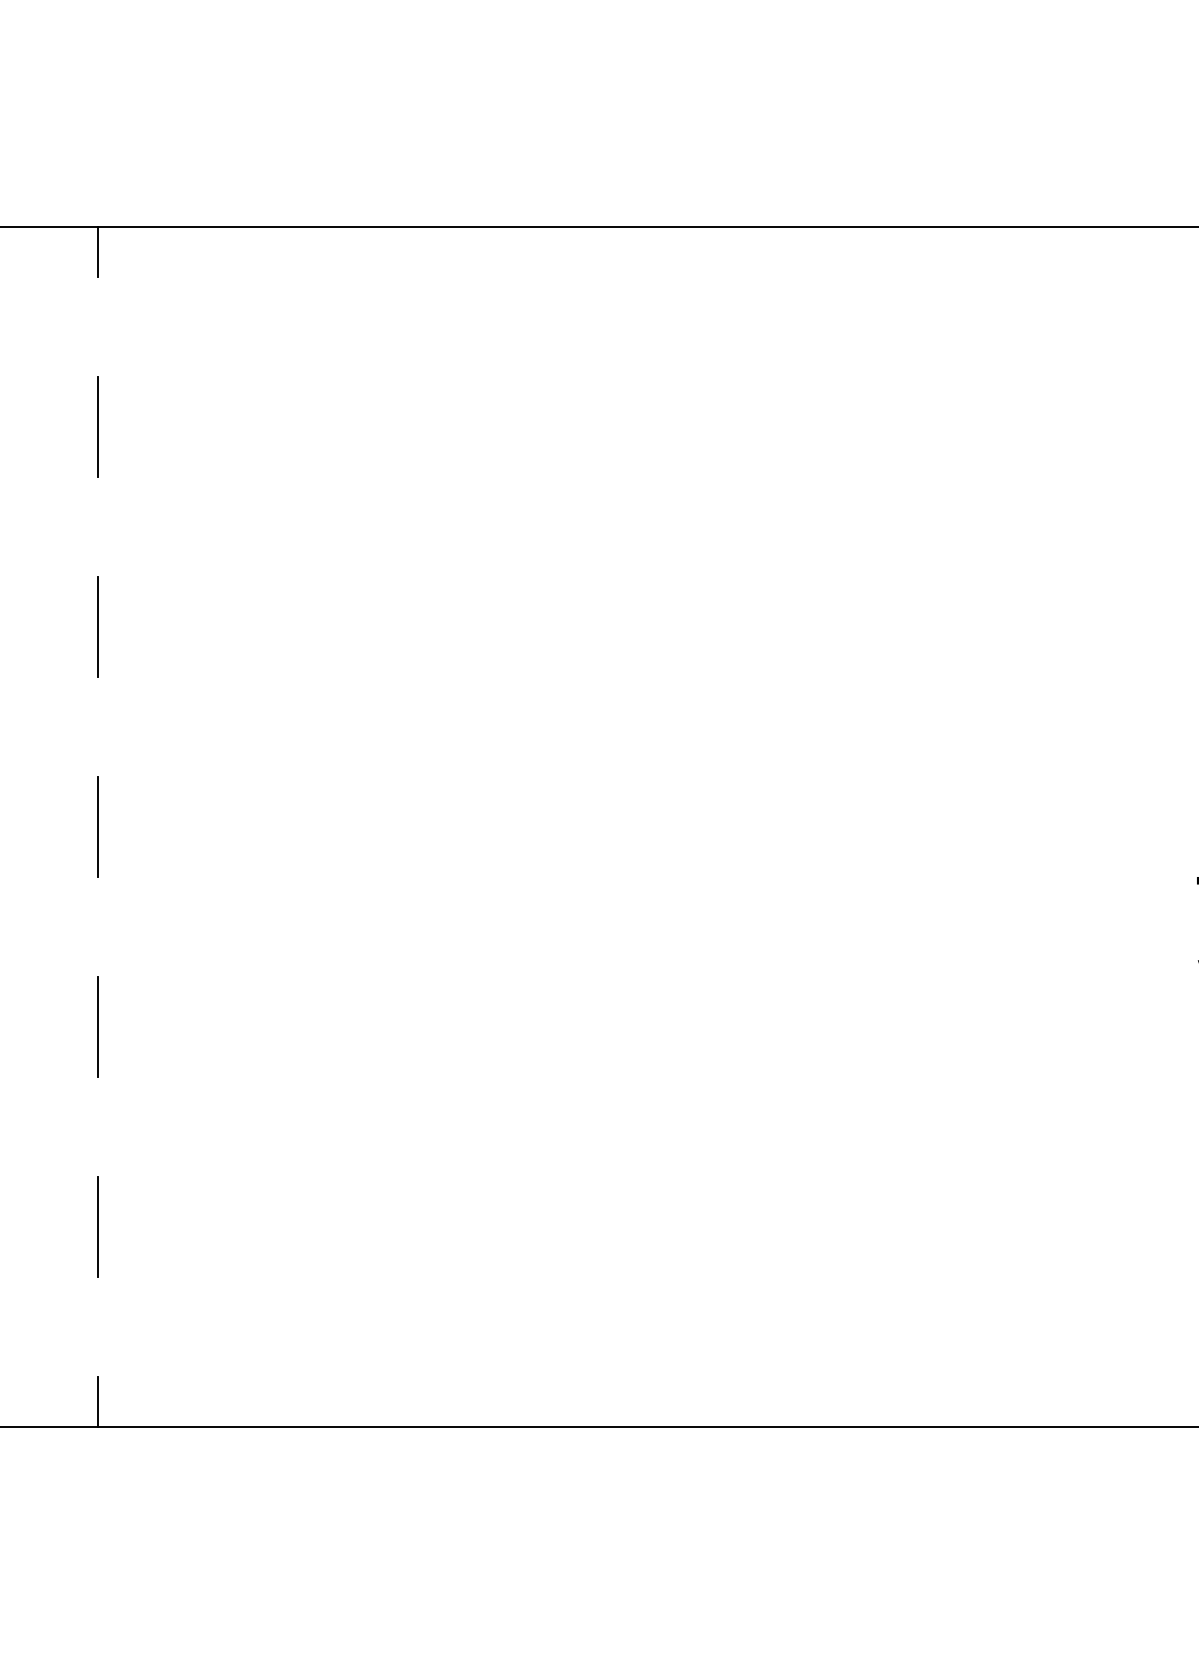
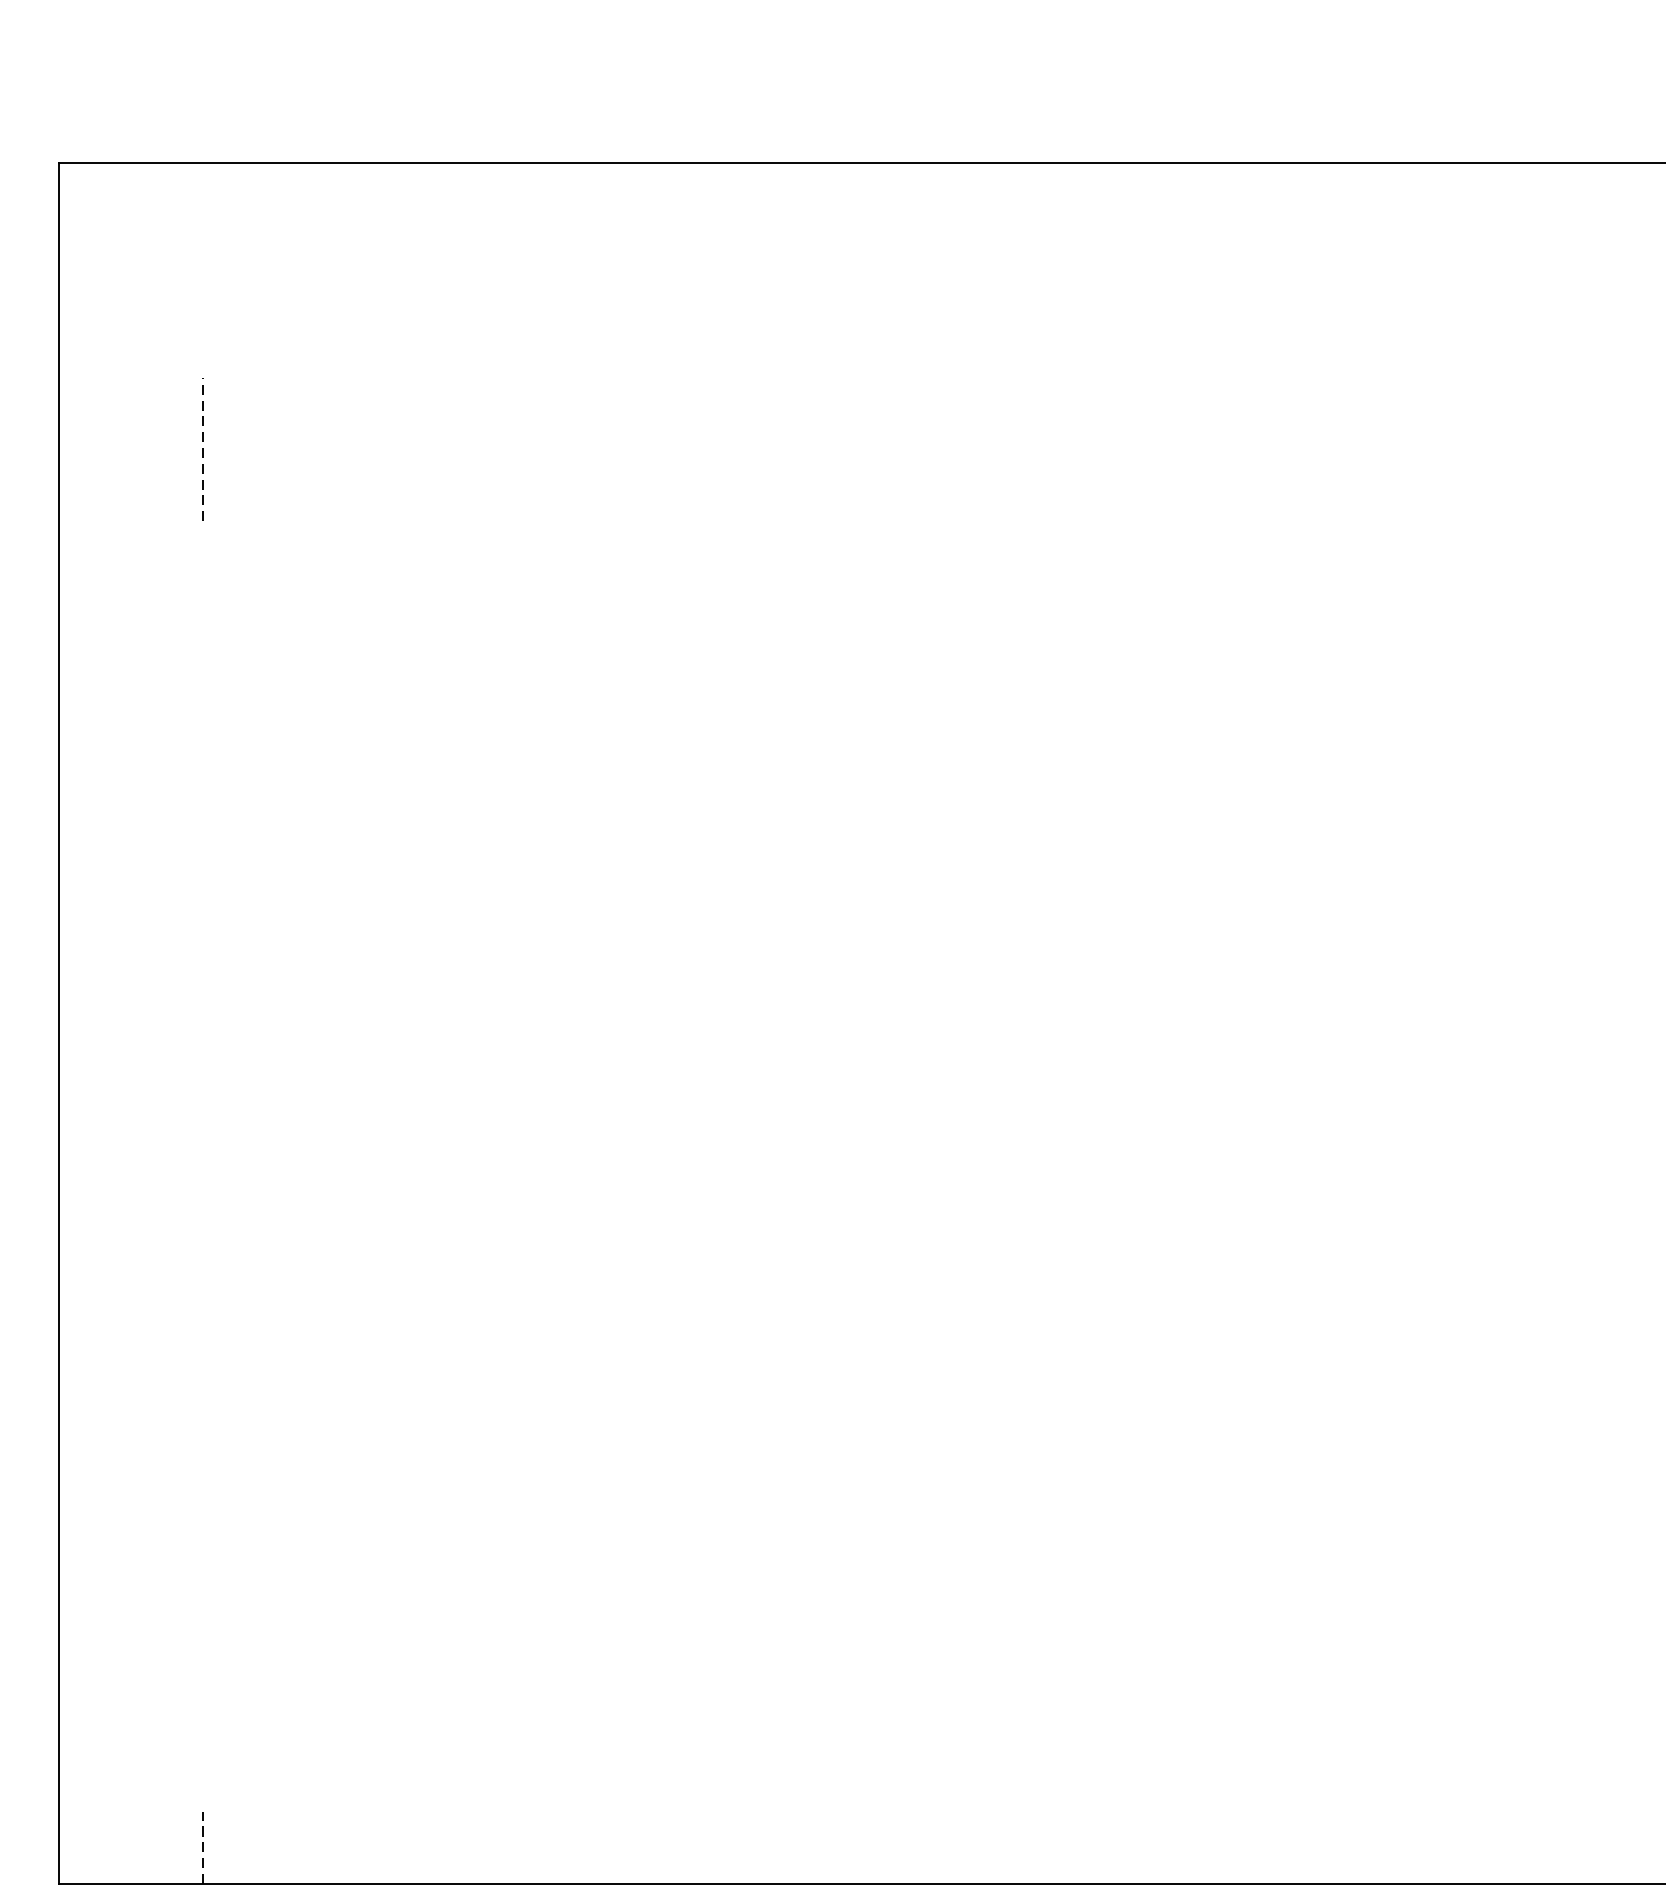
line: (97, 252) -> (202, 198), removed
line: (97, 427) -> (202, 449), solid -> dashed
line: (97, 627) -> (202, 736), removed
line: (97, 826) -> (202, 1022), removed
line: (97, 1026) -> (202, 1309), removed
line: (97, 1226) -> (202, 1596), removed
line: (97, 1401) -> (202, 1847), solid -> dashed

